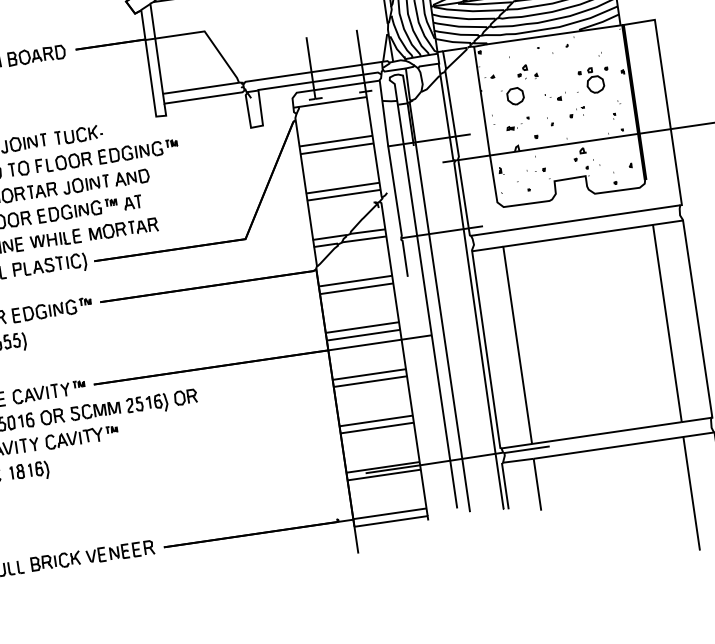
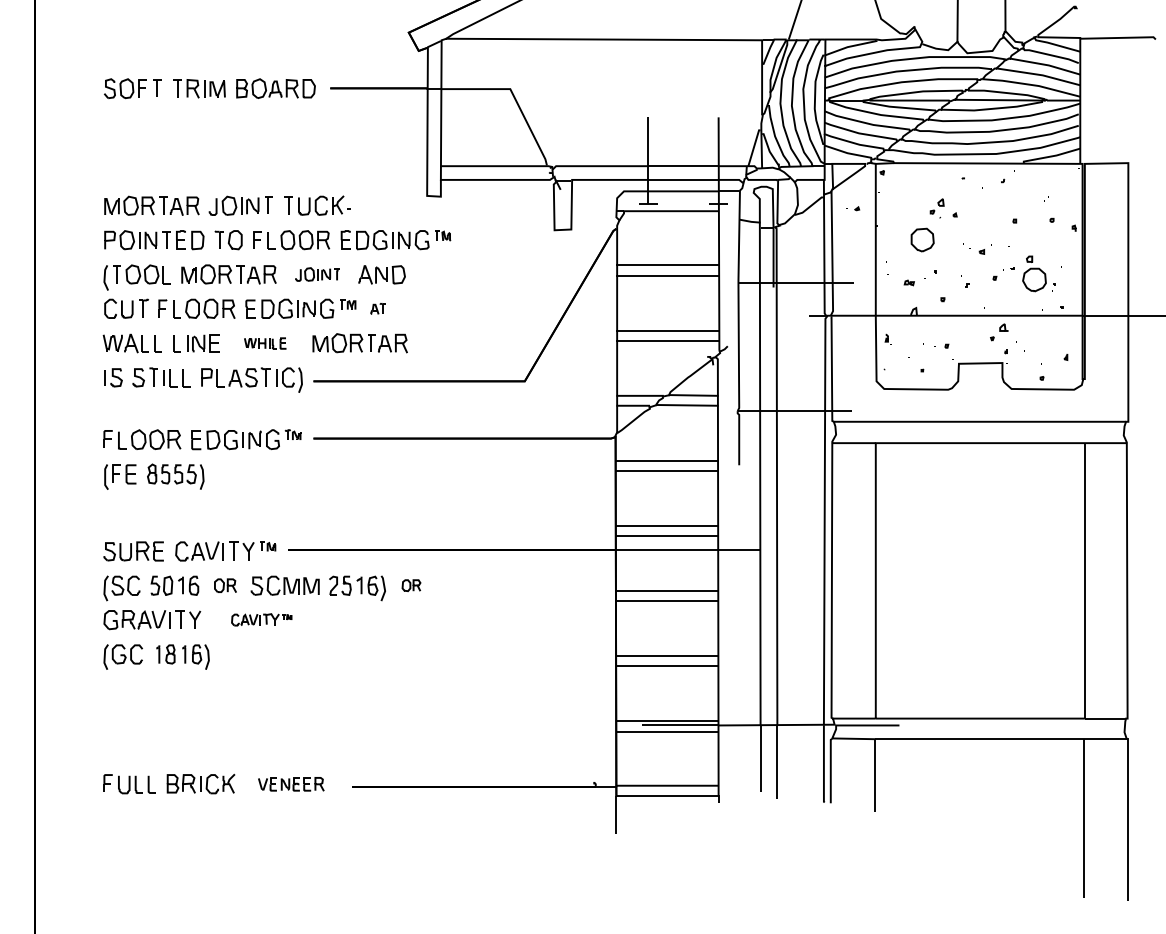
part: (490, 77) -> (853, 208), moved
part: (595, 80) -> (1034, 273), moved
part: (85, 184) -> (317, 274), size x0.7
part: (132, 202) -> (377, 308), size x0.6
part: (55, 239) -> (265, 343), size x0.6
part: (185, 397) -> (411, 585), size x0.6
part: (52, 416) -> (225, 585), size x0.7
part: (81, 437) -> (261, 619), size x0.6
part: (120, 552) -> (291, 784), size x0.7

